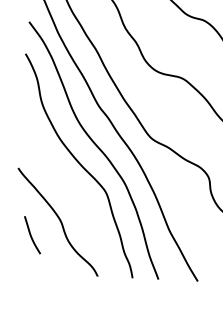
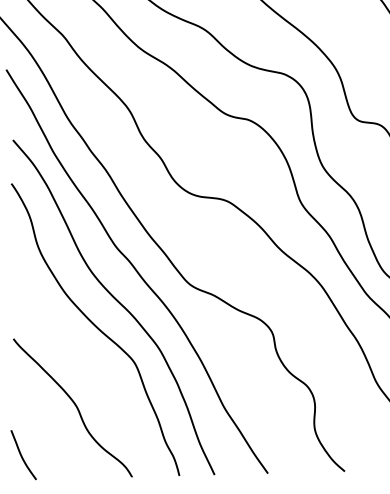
curve: (31, 235) -> (22, 455), moved

